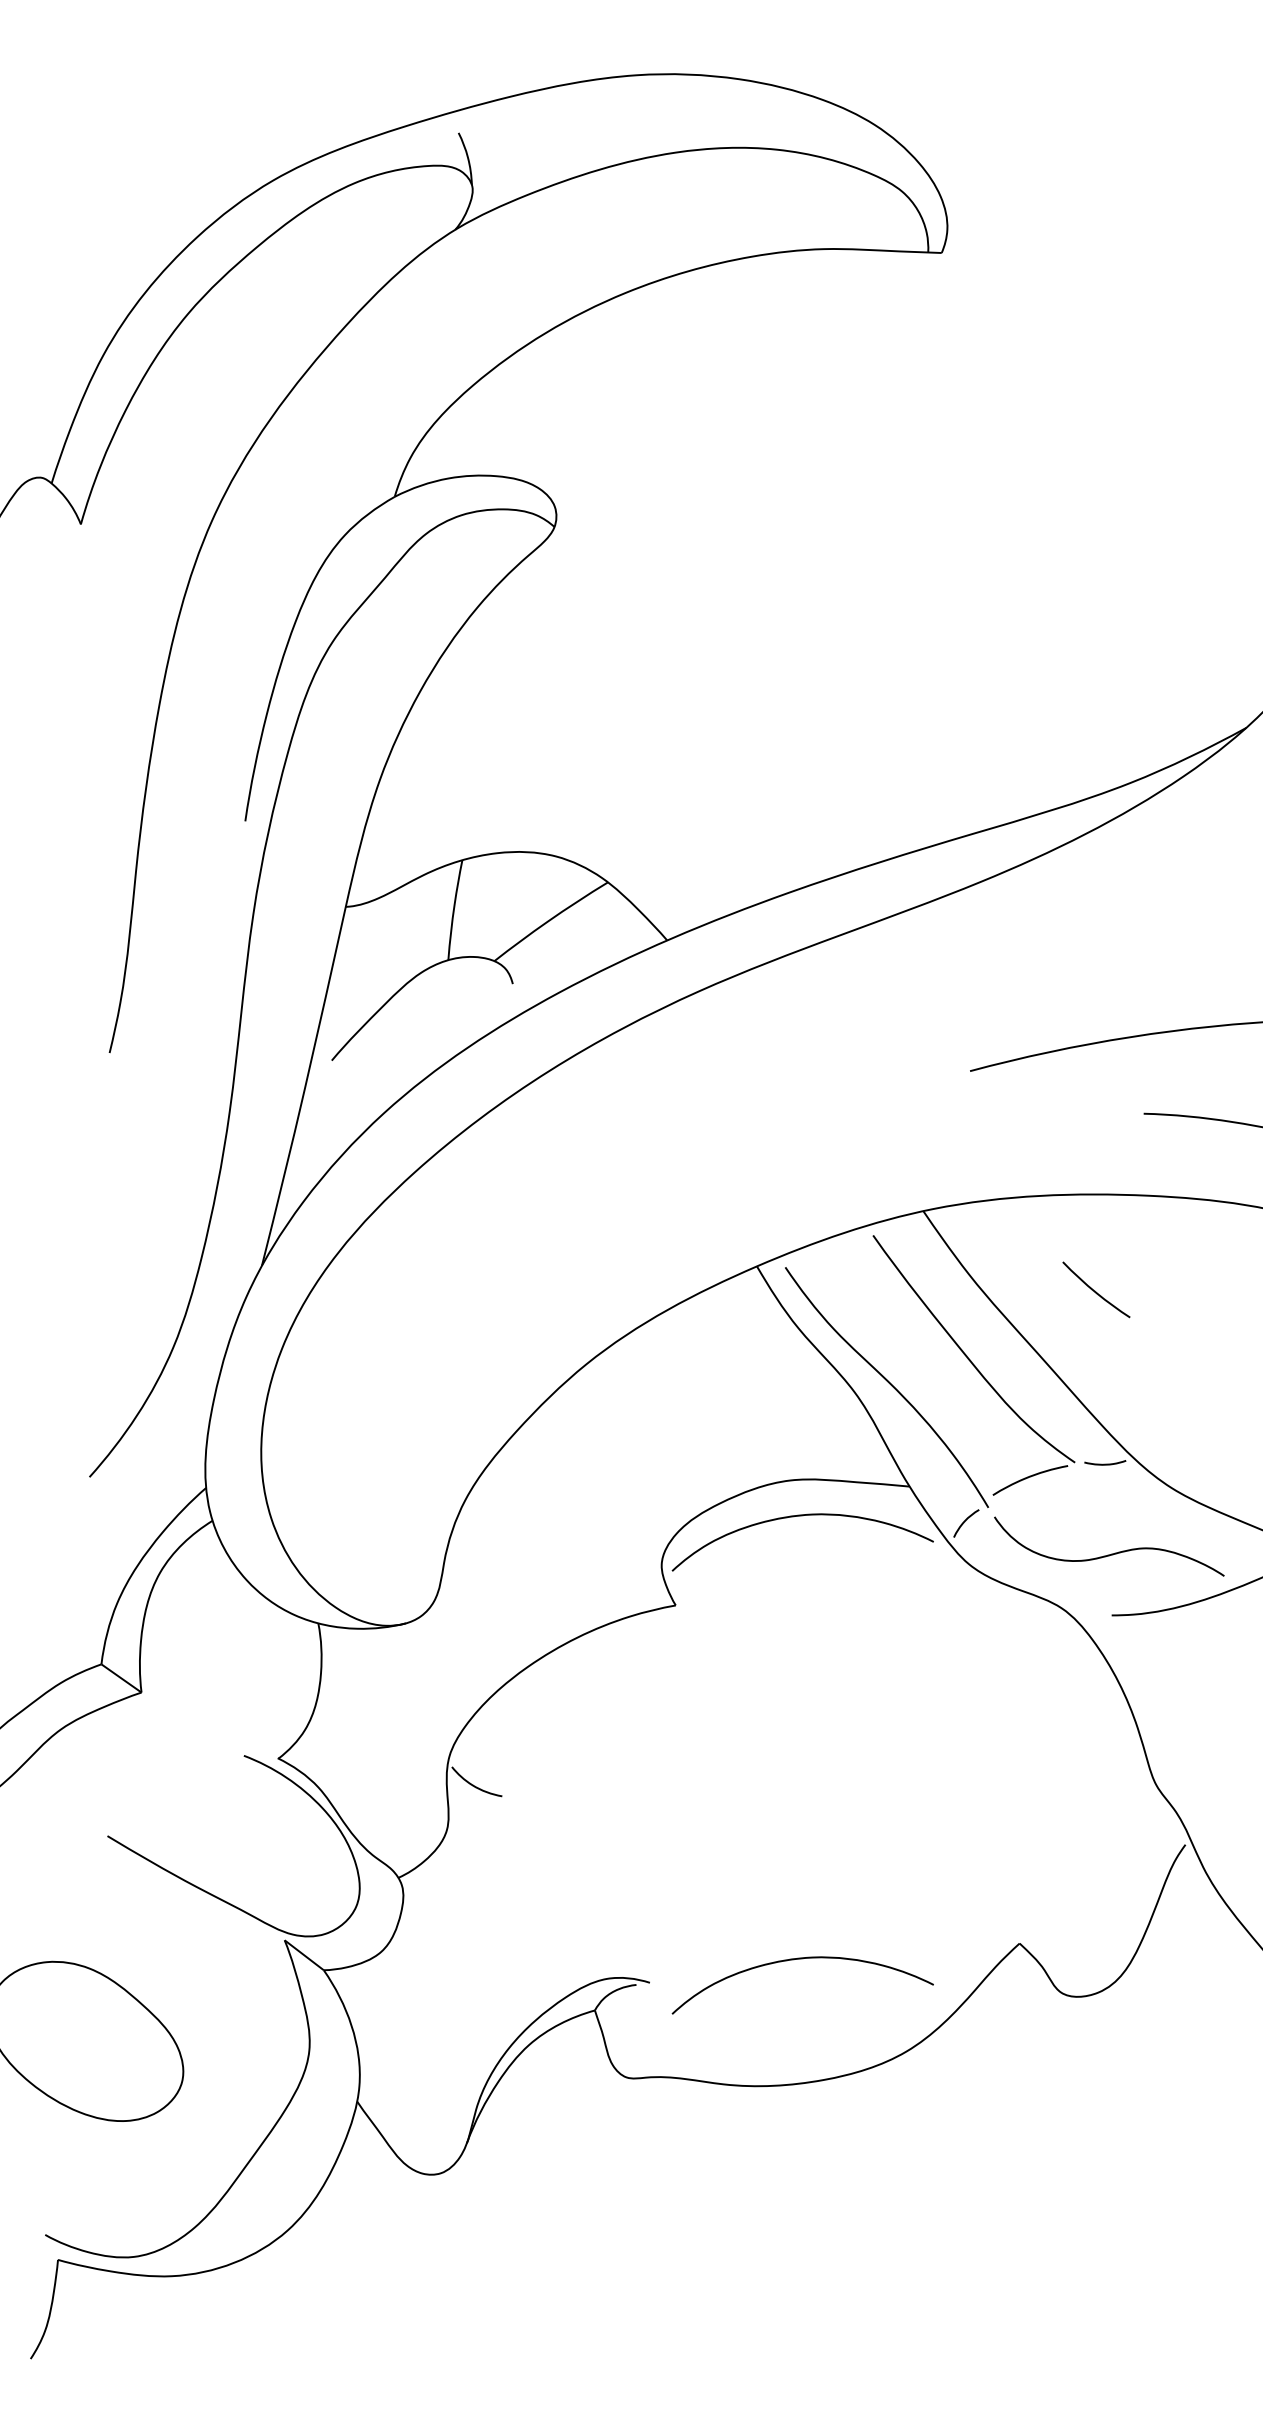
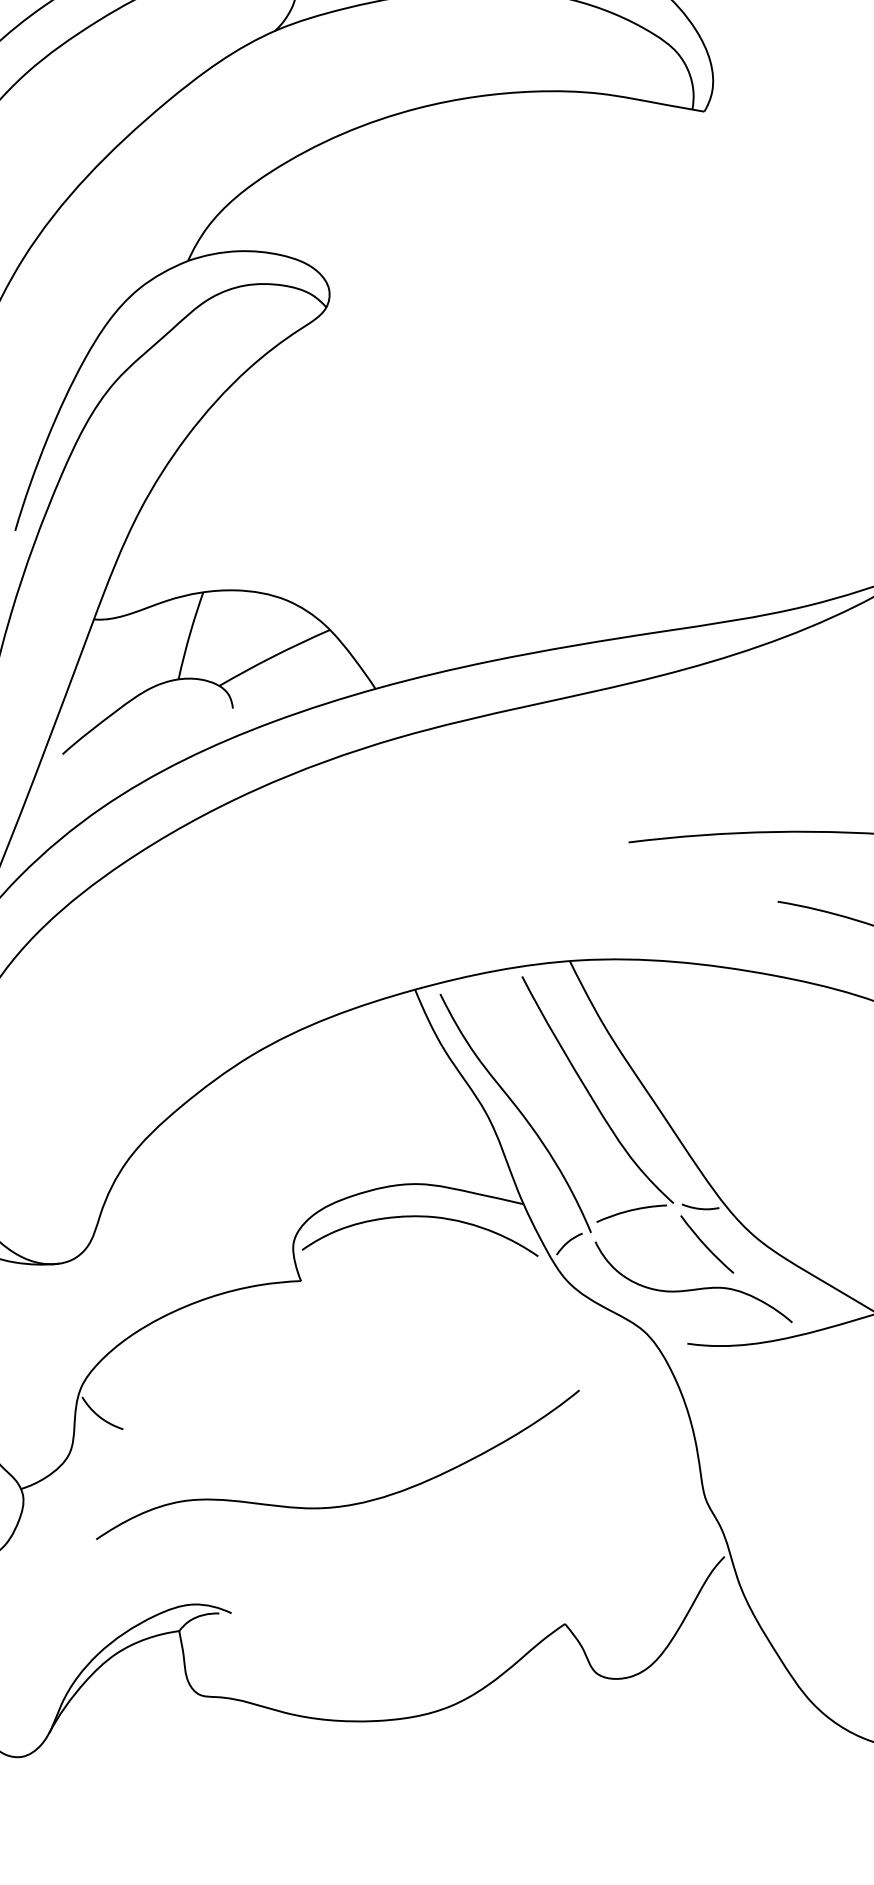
curve: (1095, 1290) -> (706, 1244), moved
curve: (759, 1845) -> (345, 1504), added
curve: (802, 1959) -> (370, 1611), removed

